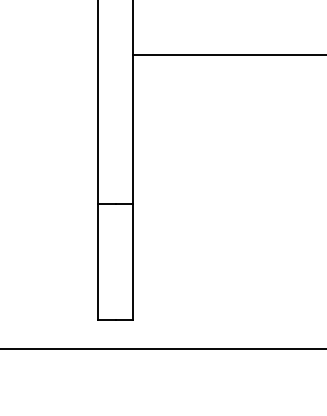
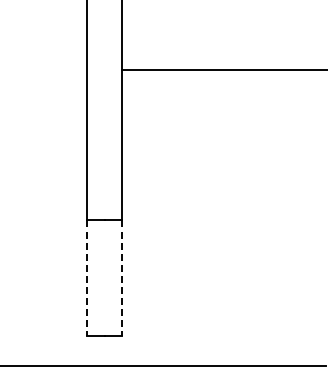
line: (98, 262) -> (87, 278), solid -> dashed
line: (133, 262) -> (122, 278), solid -> dashed

